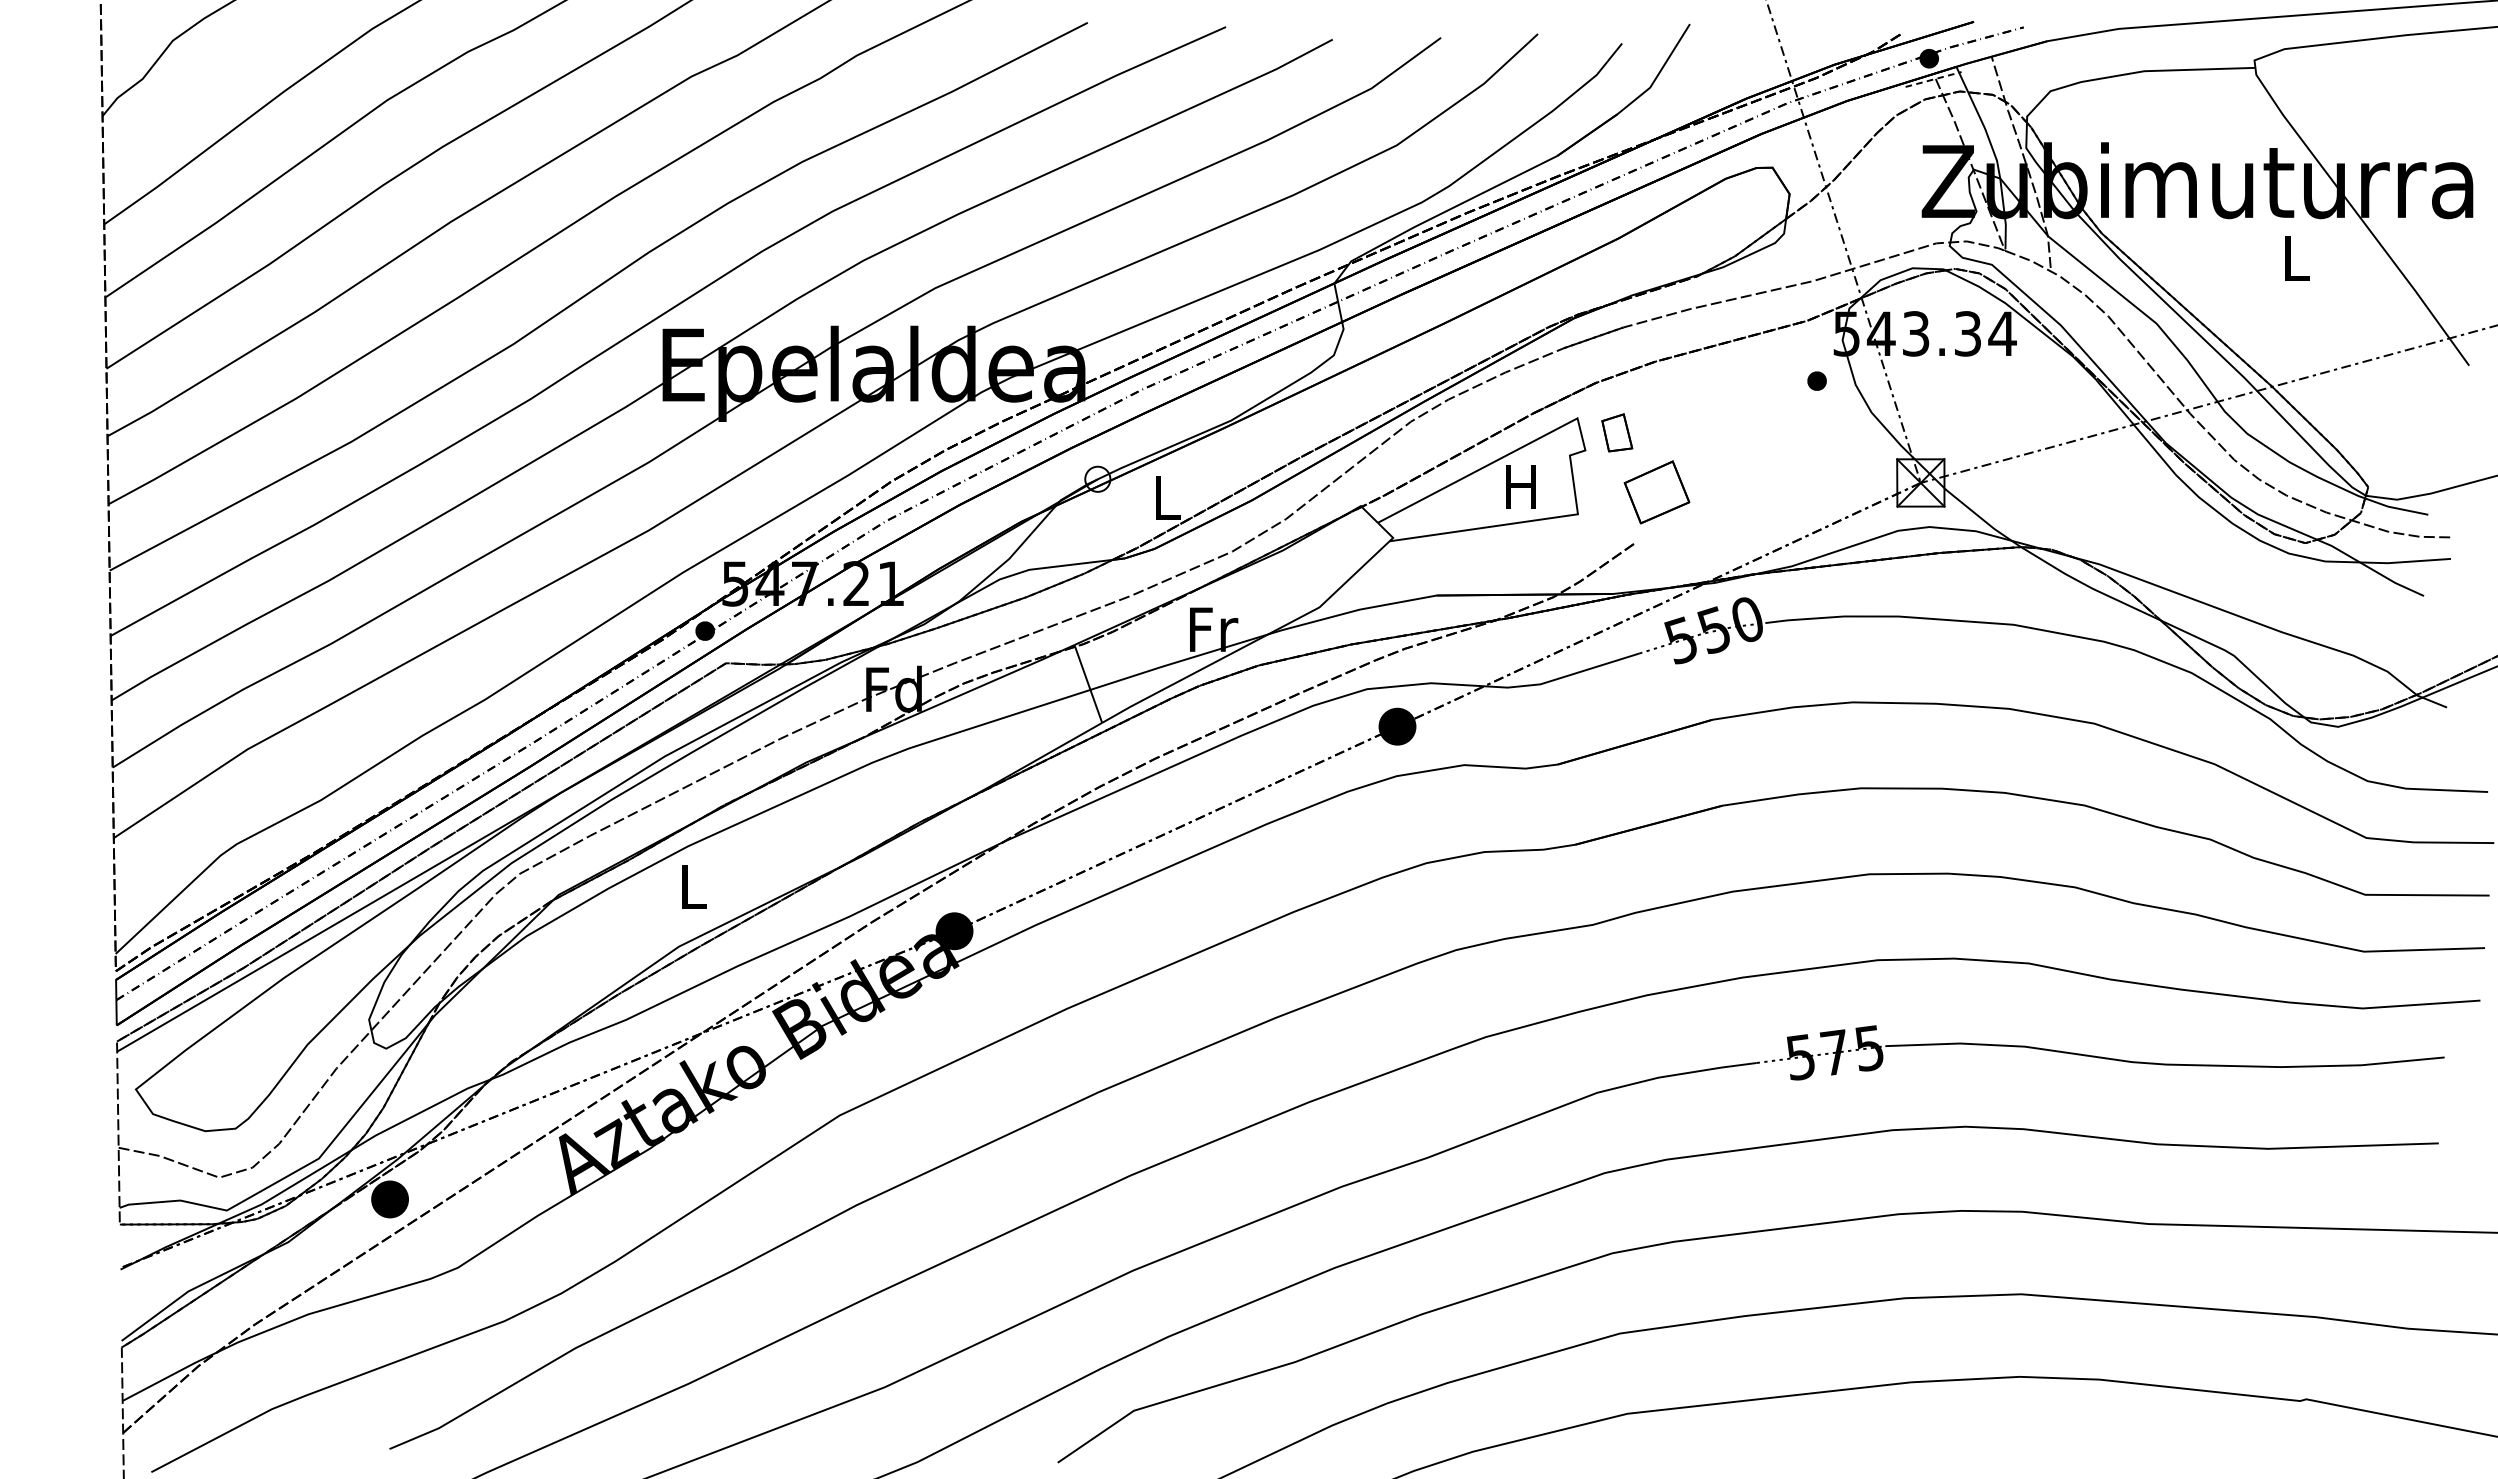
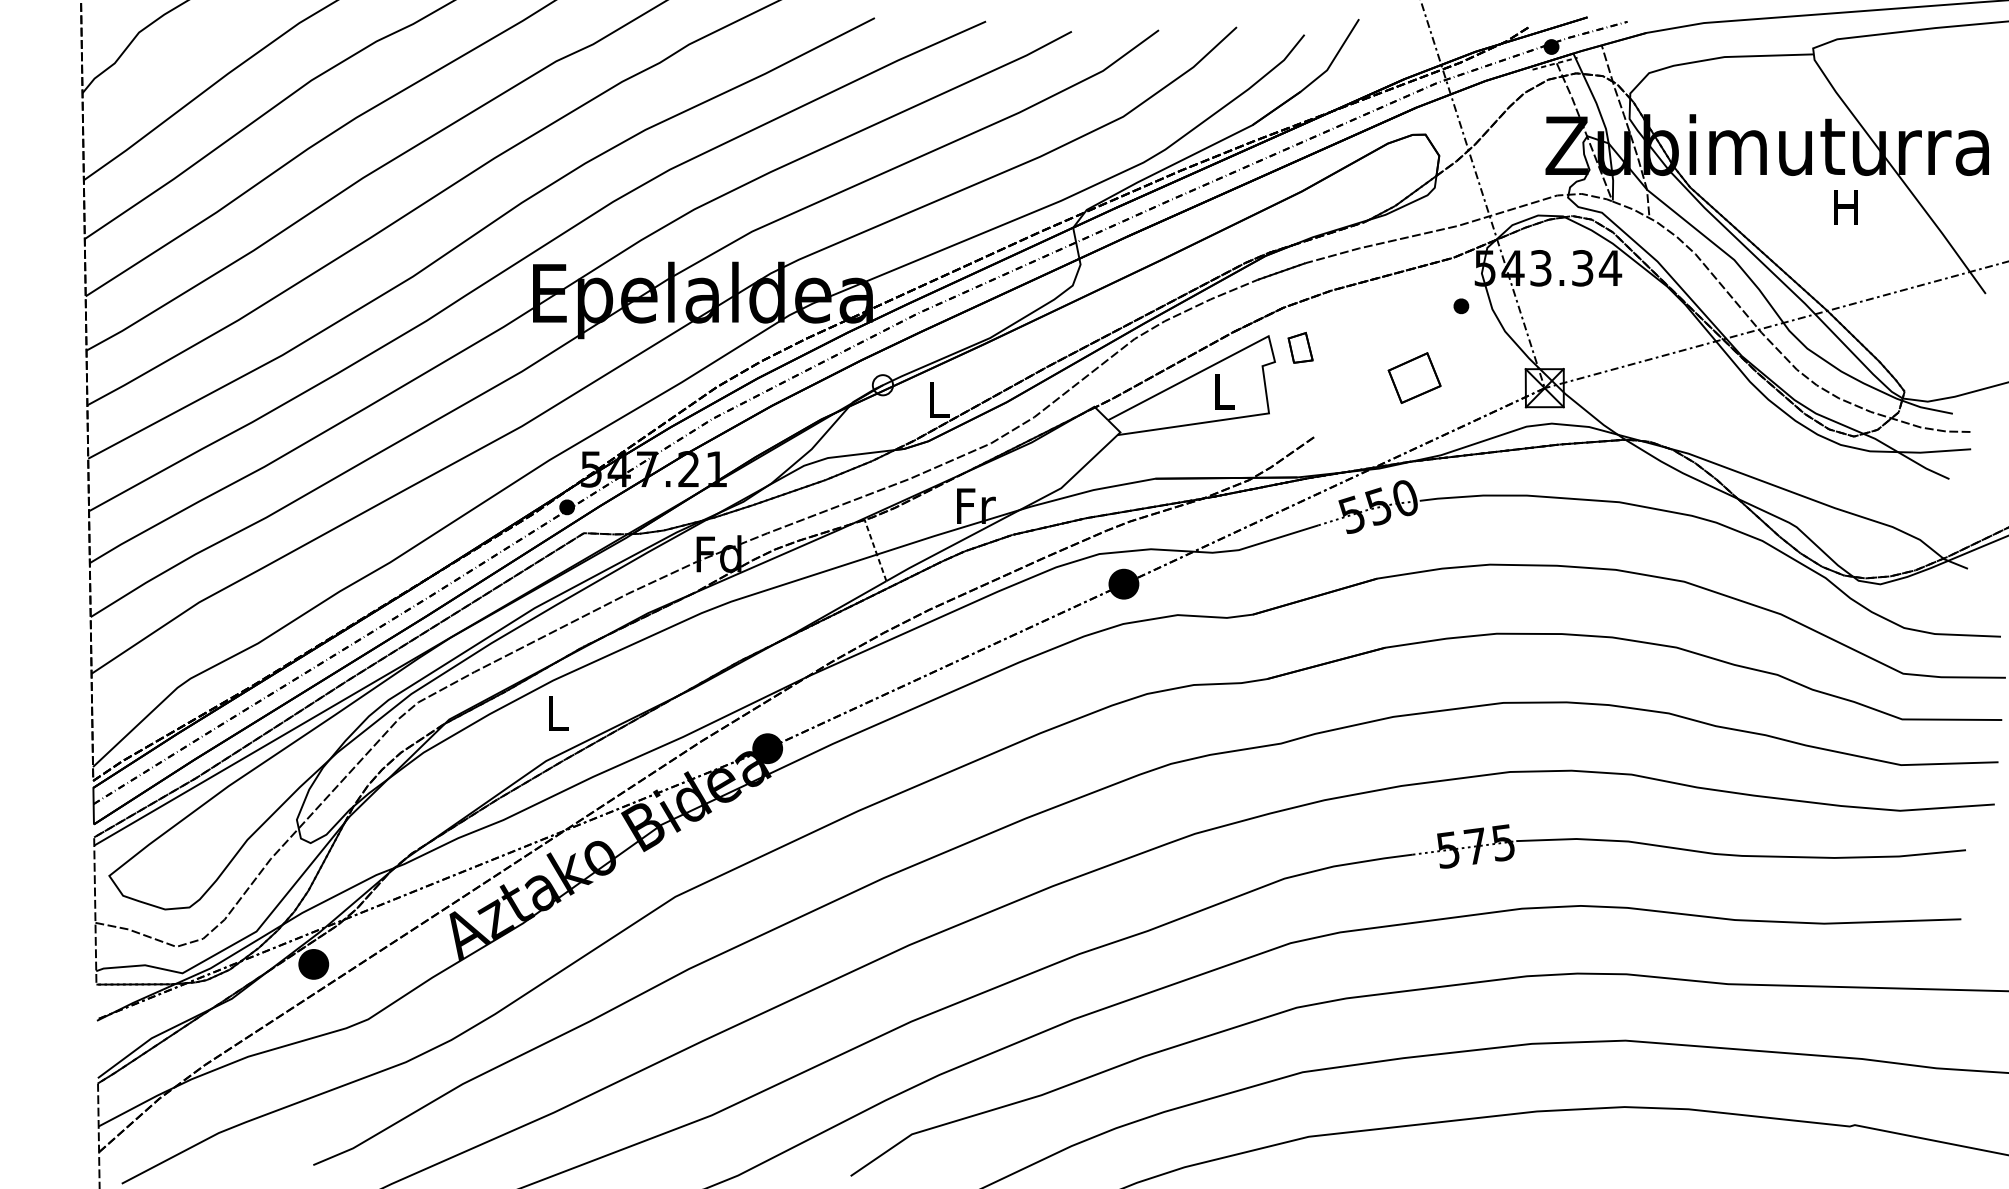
text: (2294, 258) -> (1845, 207), L -> H
text: (1520, 486) -> (1222, 391), H -> L
part: (1656, 492) -> (1414, 378), moved
line: (1088, 684) -> (875, 550), solid -> dashed

